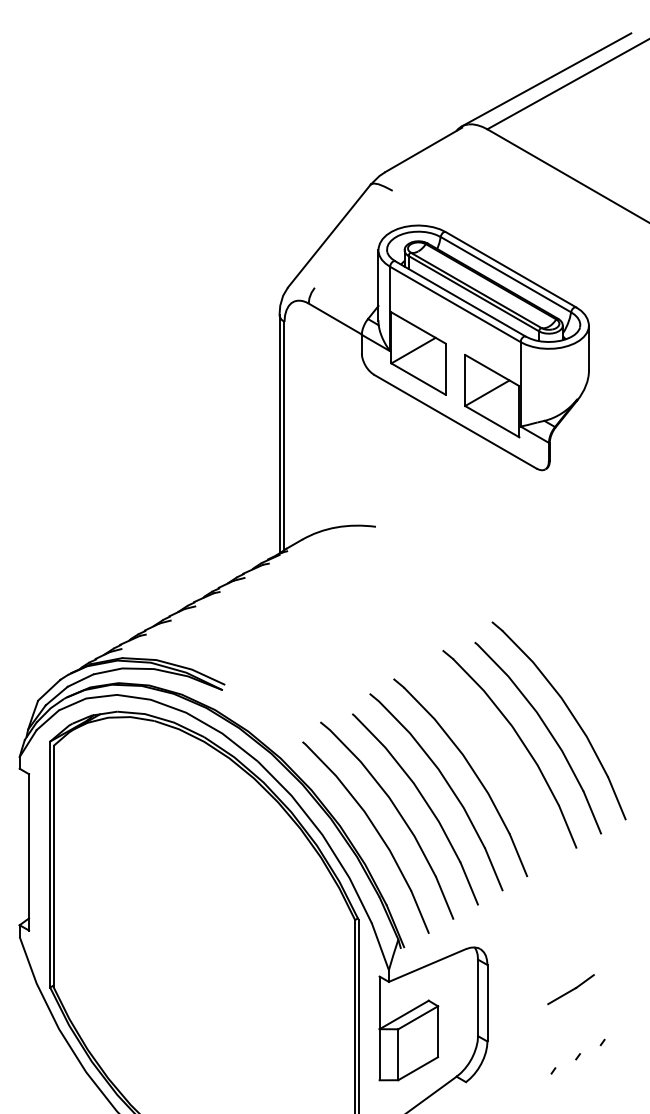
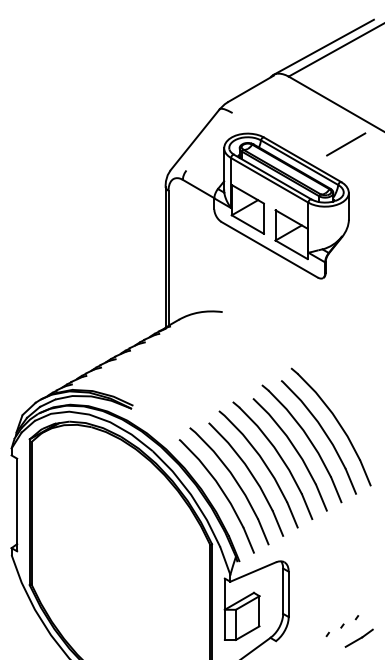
line: (584, 243) -> (346, 144), added
part: (497, 758) -> (294, 449), added
line: (571, 988) -> (359, 637), moved

